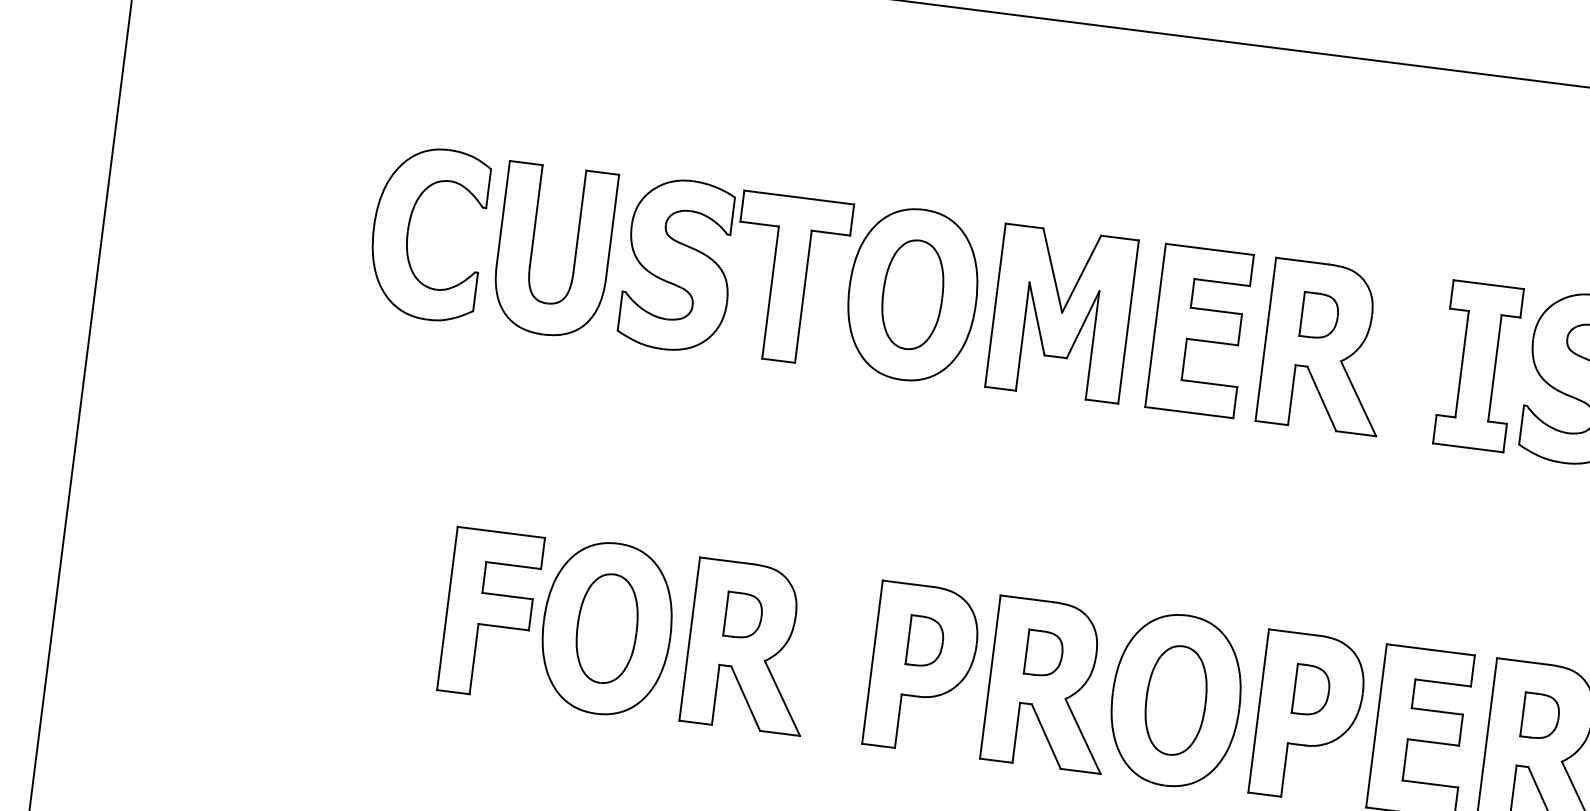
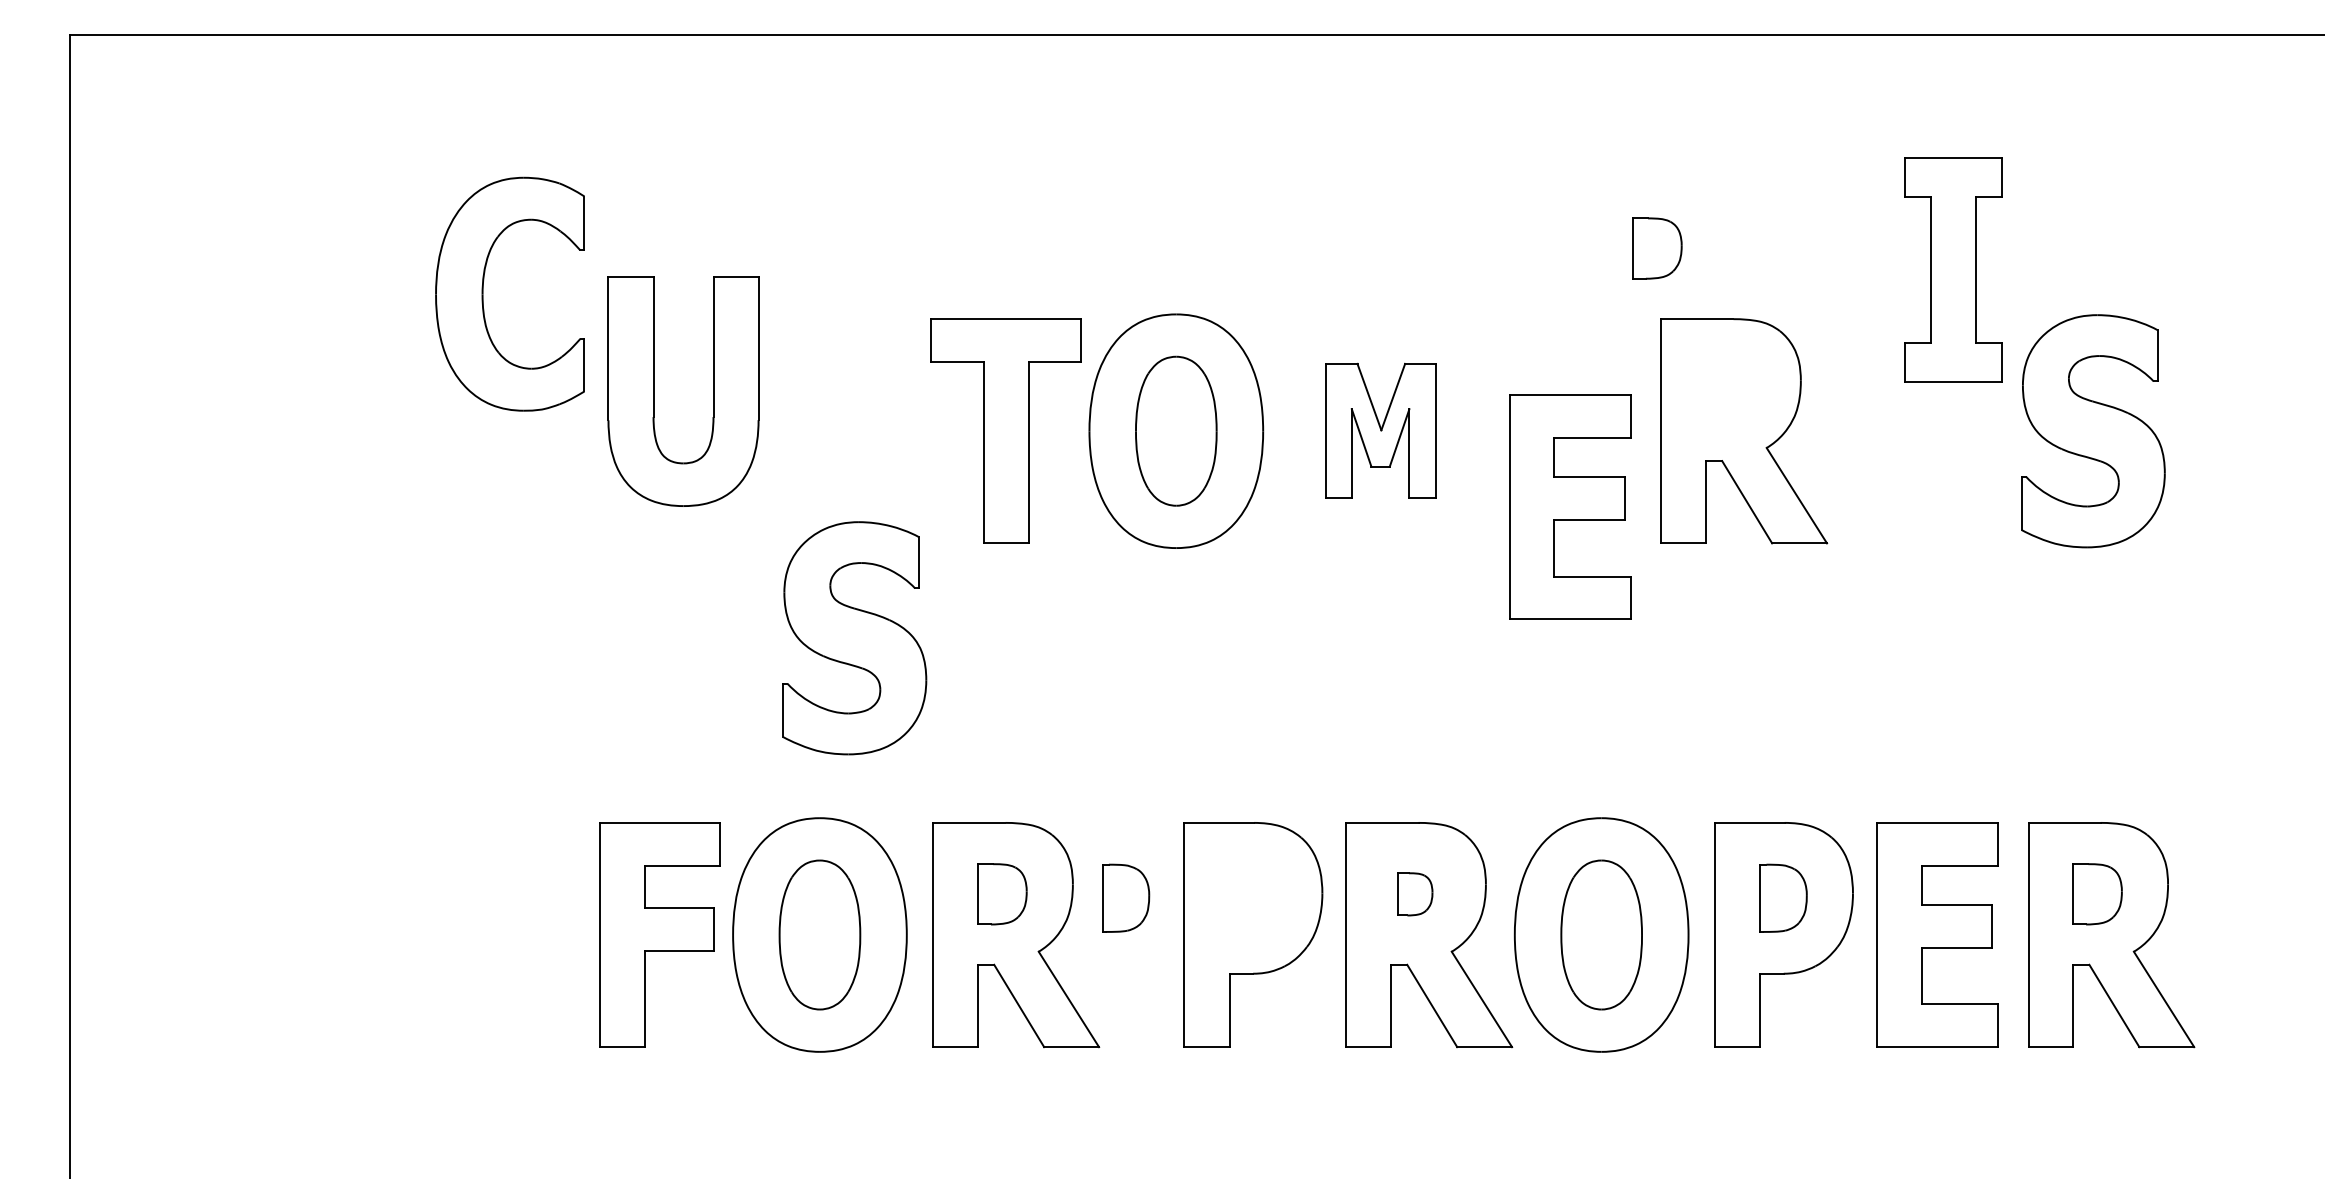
part: (408, 230) -> (483, 293), moved
part: (532, 248) -> (654, 391), moved
part: (678, 265) -> (854, 638), moved
part: (1062, 313) -> (1381, 430), size x0.6
part: (1319, 316) -> (1657, 248), moved
part: (1199, 330) -> (1570, 506), moved
part: (1478, 365) -> (1953, 269), moved
part: (926, 641) -> (1126, 897), moved
part: (1044, 653) -> (1415, 894), size x0.7

